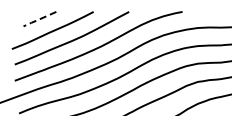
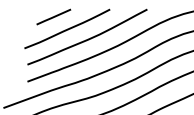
line: (38, 19) -> (52, 17), dashed -> solid

